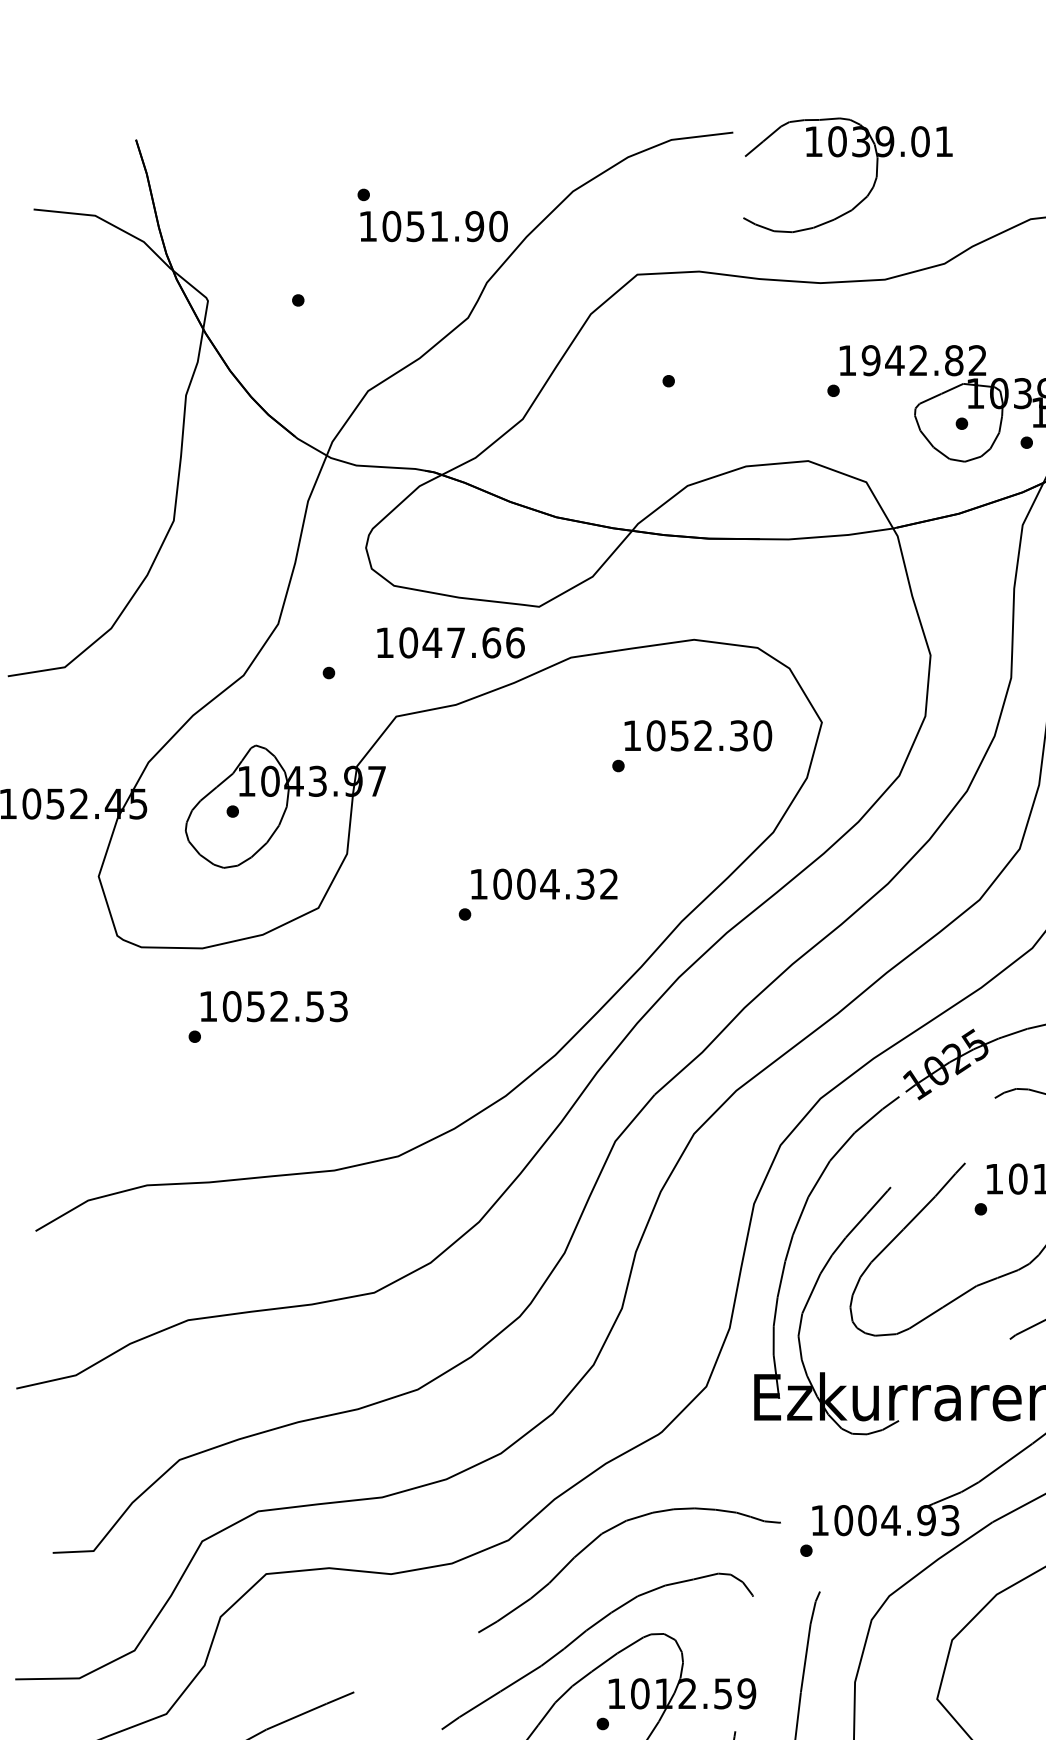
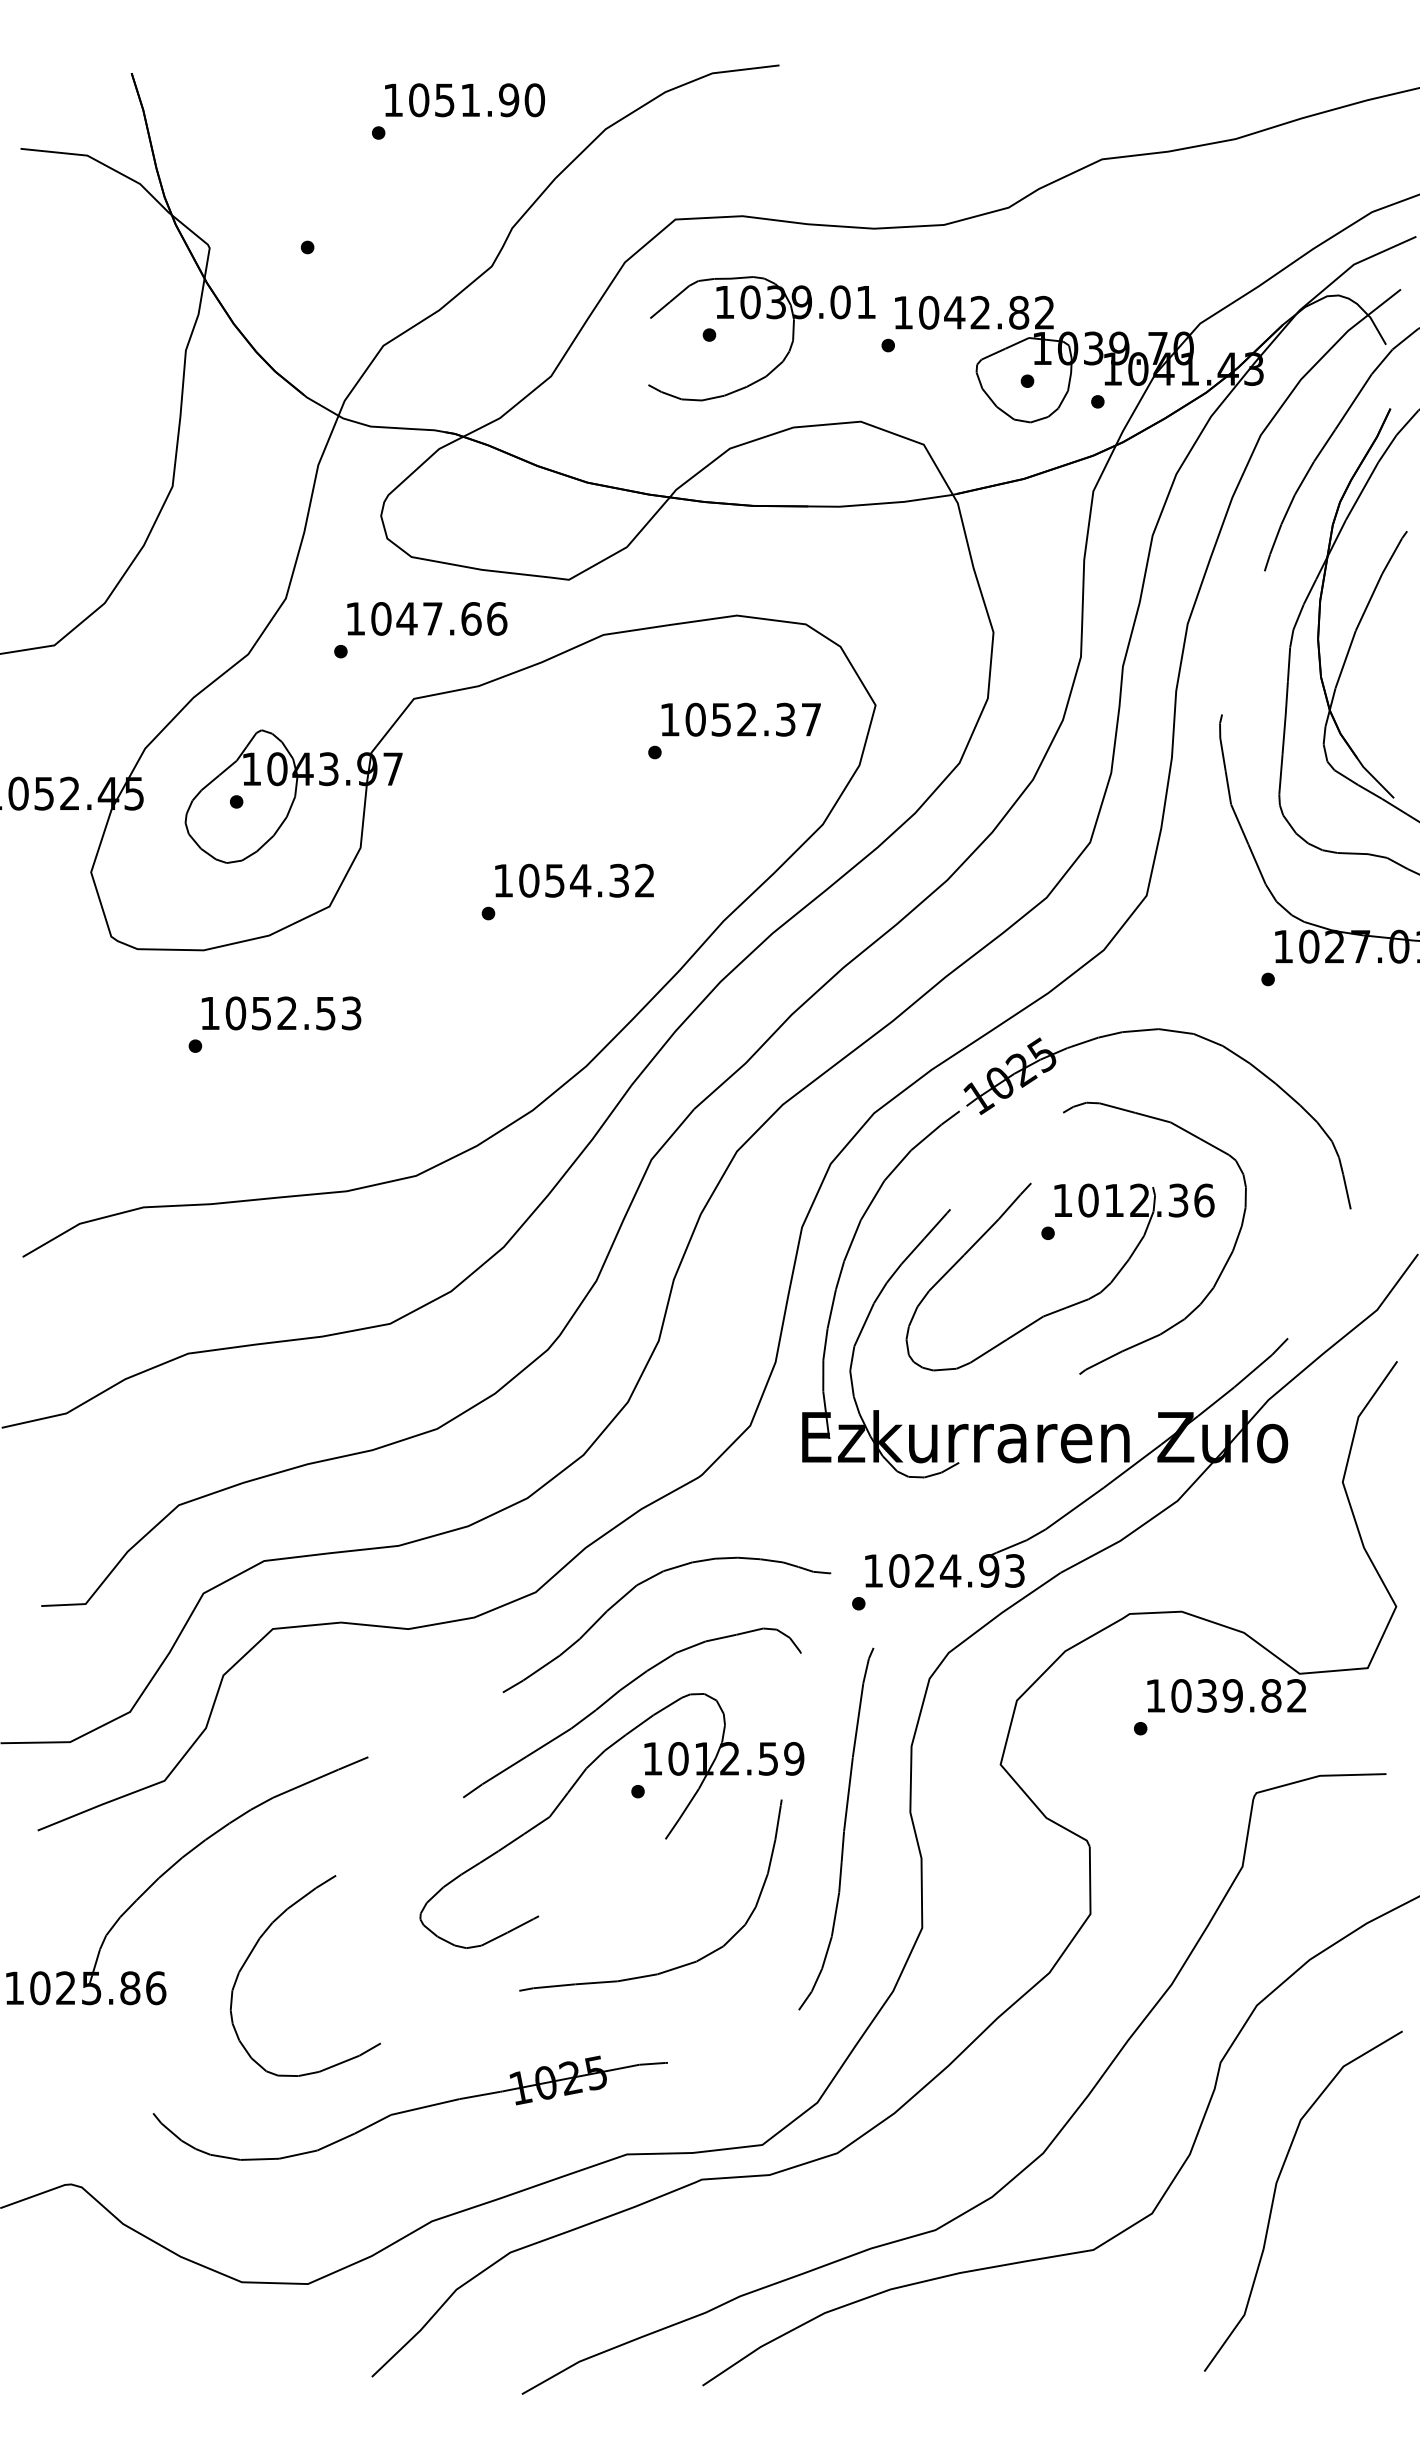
part: (841, 156) -> (754, 318), moved
text: (433, 226) -> (464, 100), moved
text: (871, 360) -> (929, 312), 1942.82 -> 1042.82
text: (451, 642) -> (427, 618), moved
text: (762, 735) -> (811, 719), 1052.30 -> 1052.37
text: (526, 884) -> (555, 880), 1004.32 -> 1054.32
text: (867, 1520) -> (925, 1570), 1004.93 -> 1024.93

